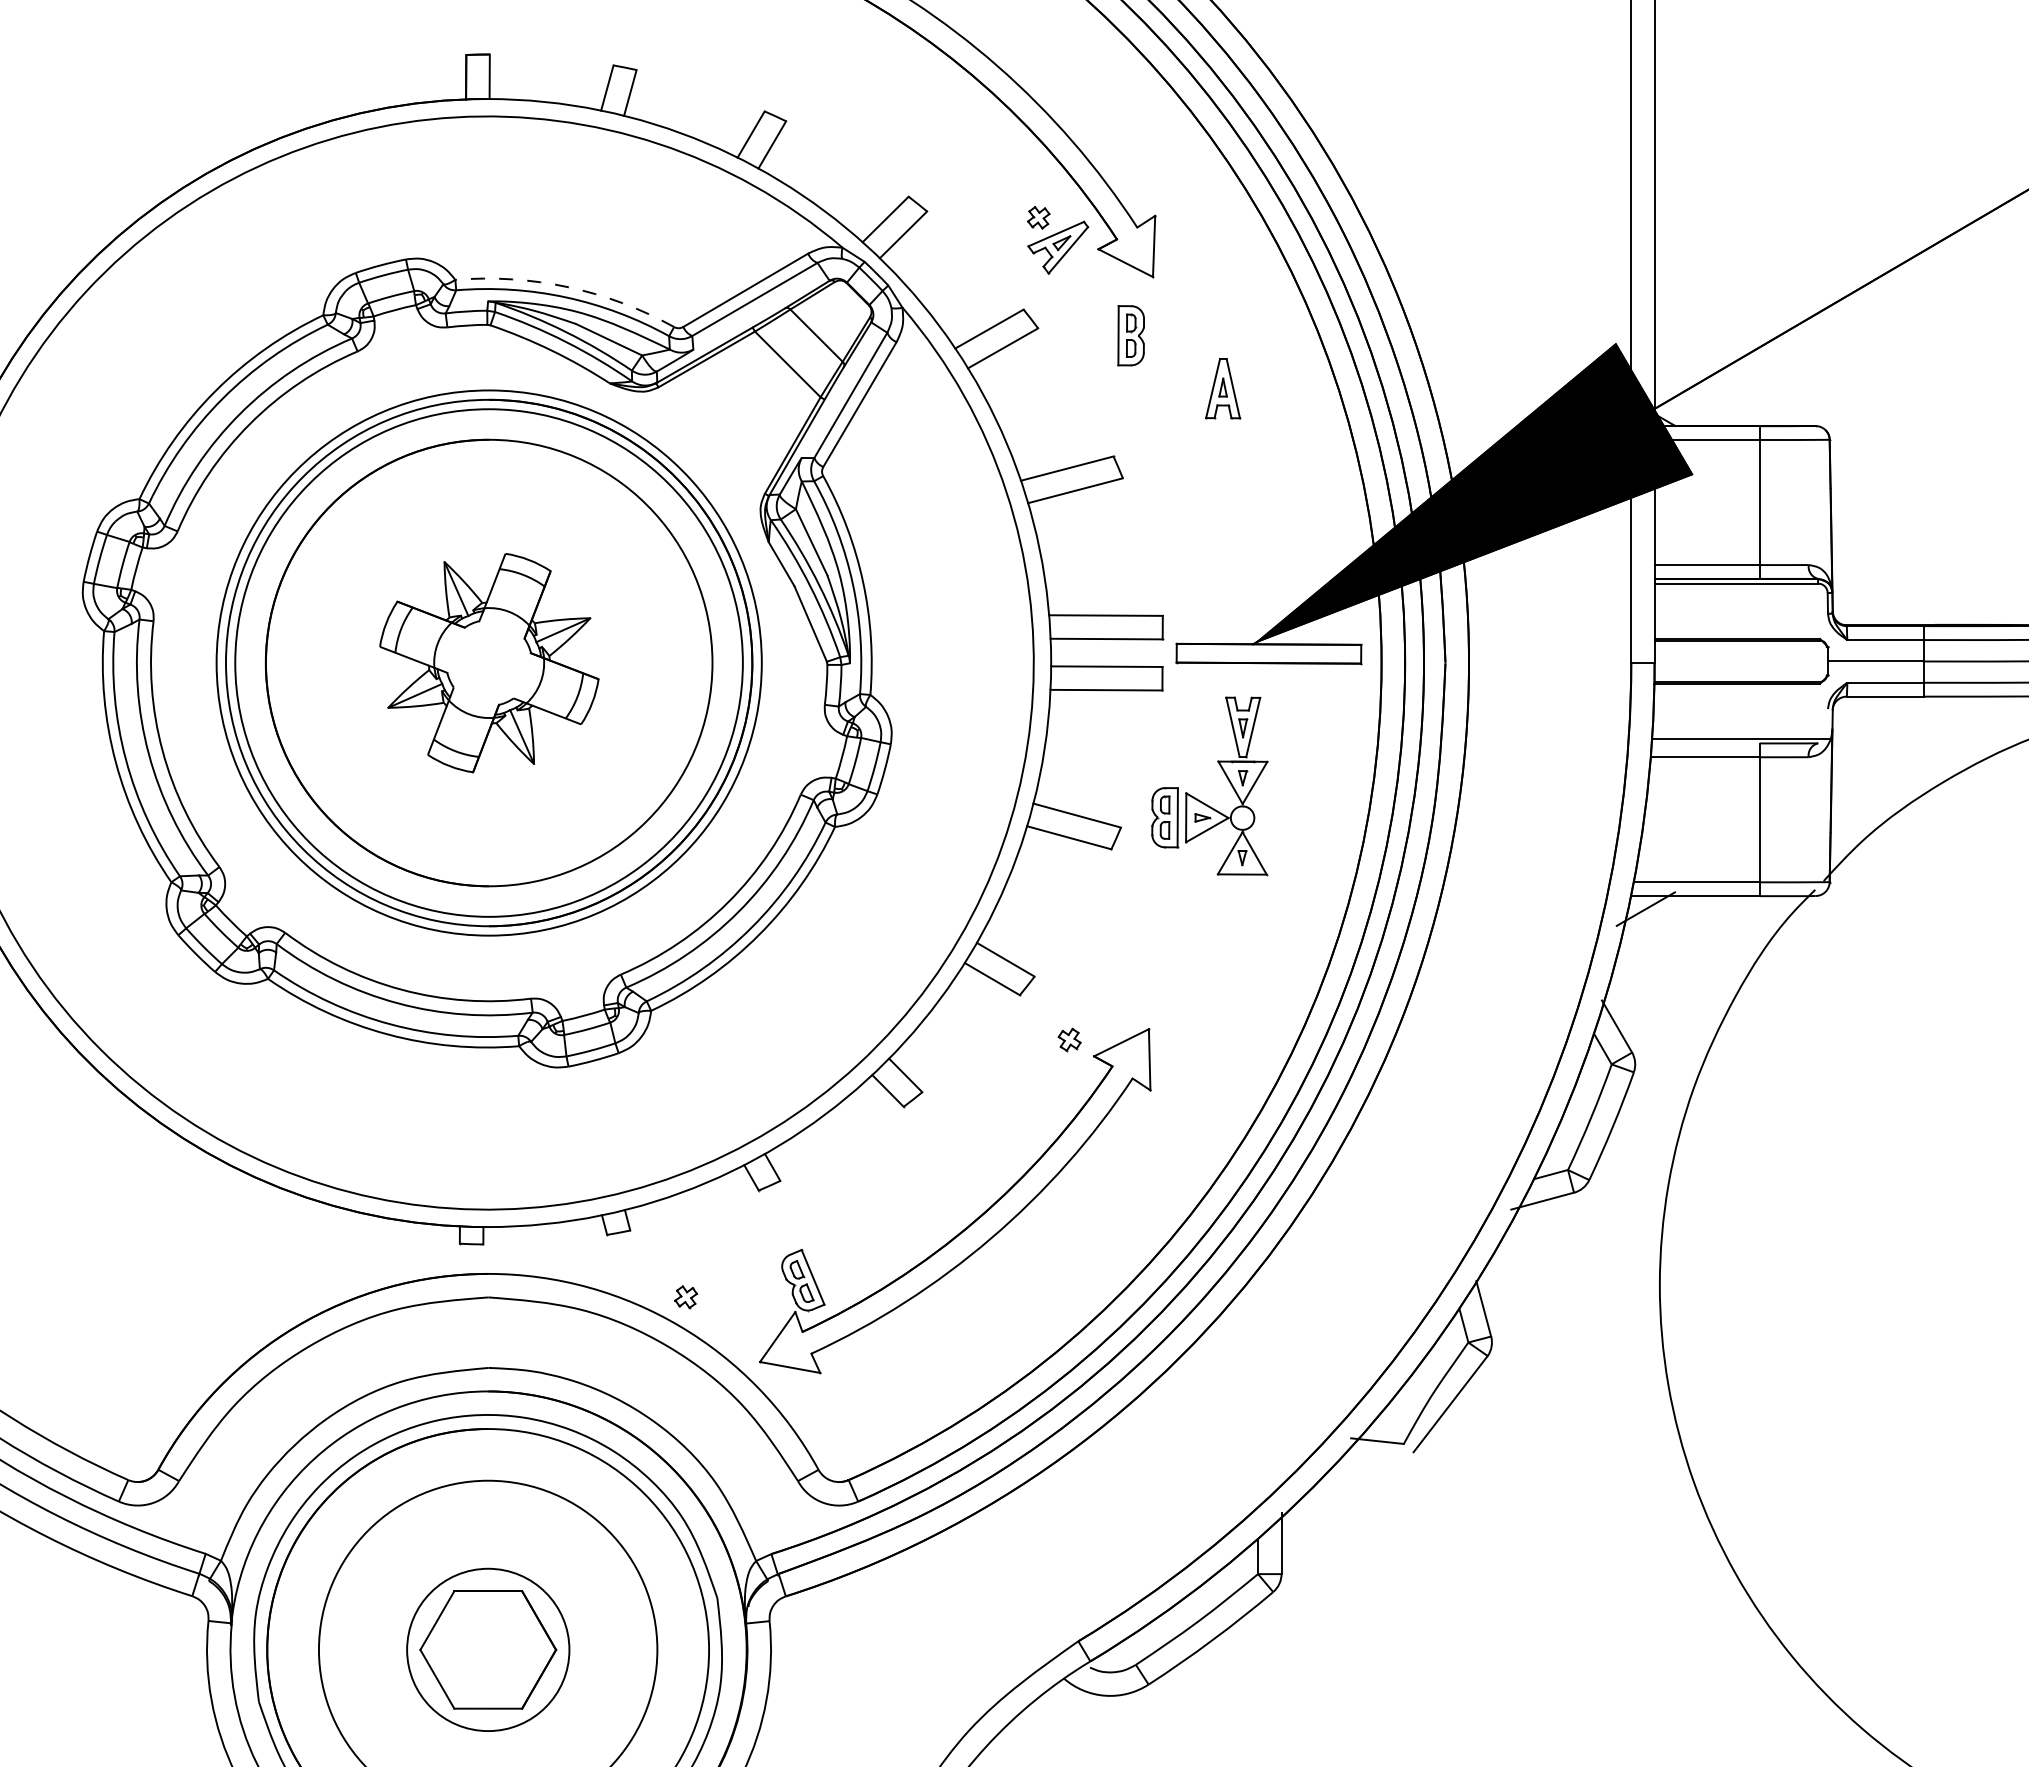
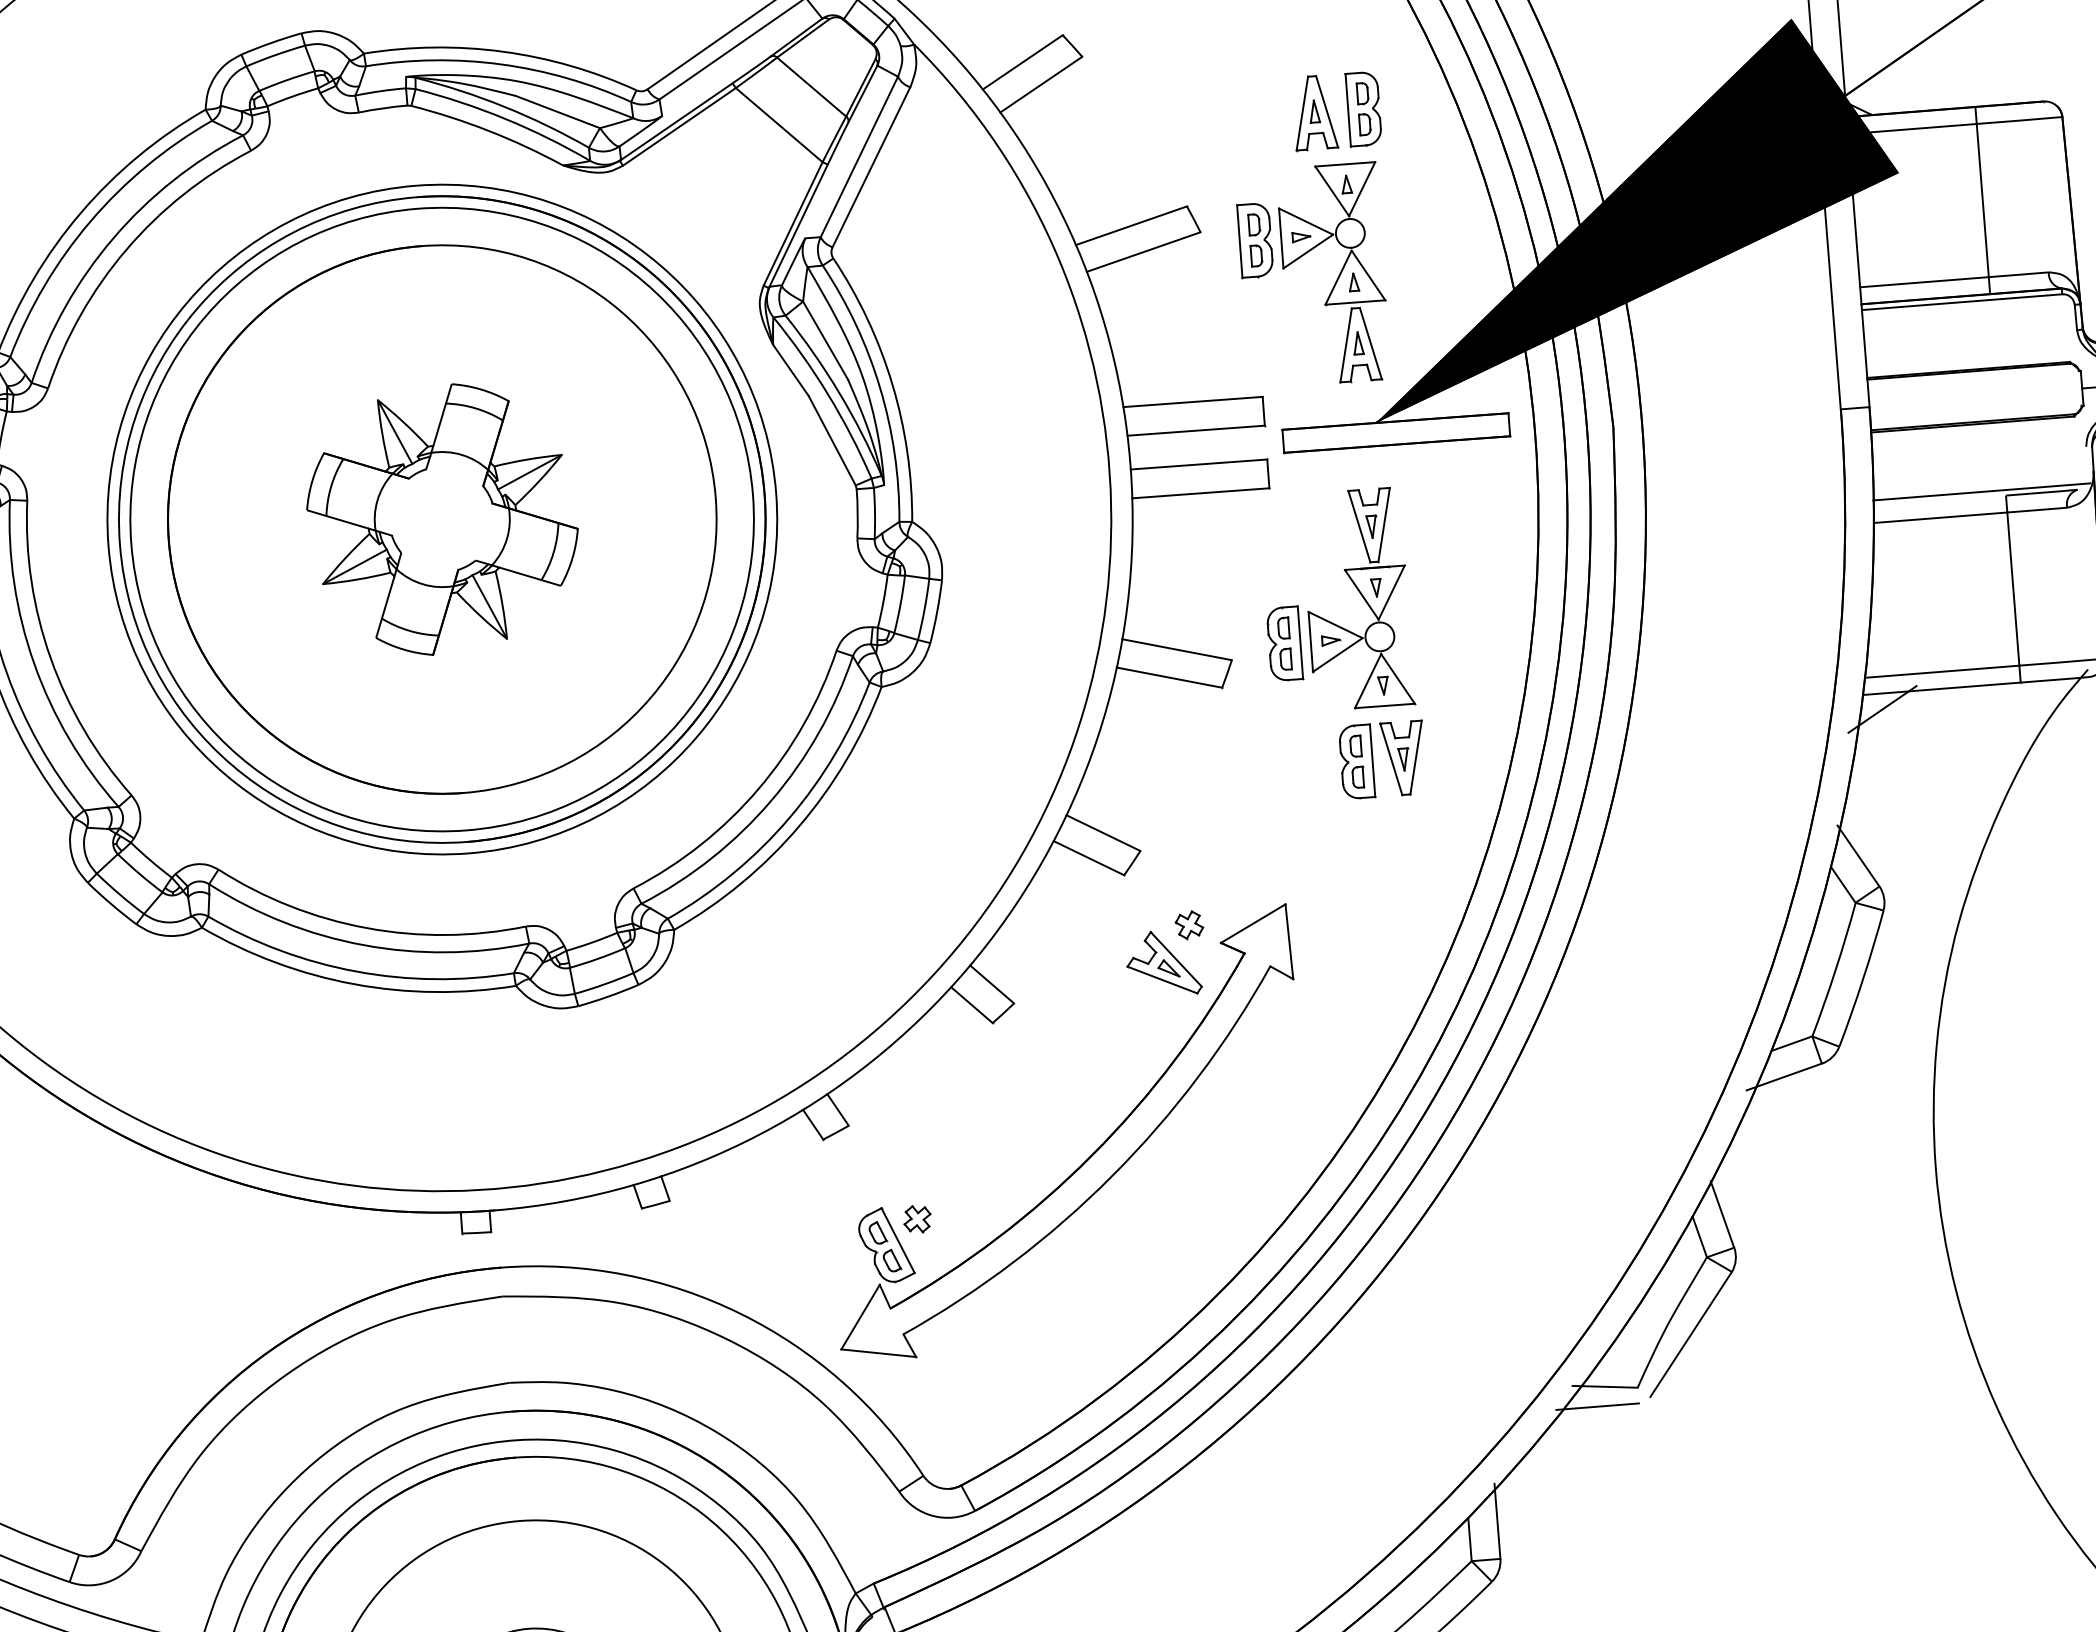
arc: (568, 287) -> (503, 52), dashed -> solid
part: (1130, 335) -> (1362, 108), moved
part: (1203, 505) -> (1301, 257), added
part: (1237, 918) -> (1383, 760), added
part: (1045, 1069) -> (1162, 963), added
part: (686, 1297) -> (917, 1219), moved
line: (1369, 1456) -> (1596, 1406), added

